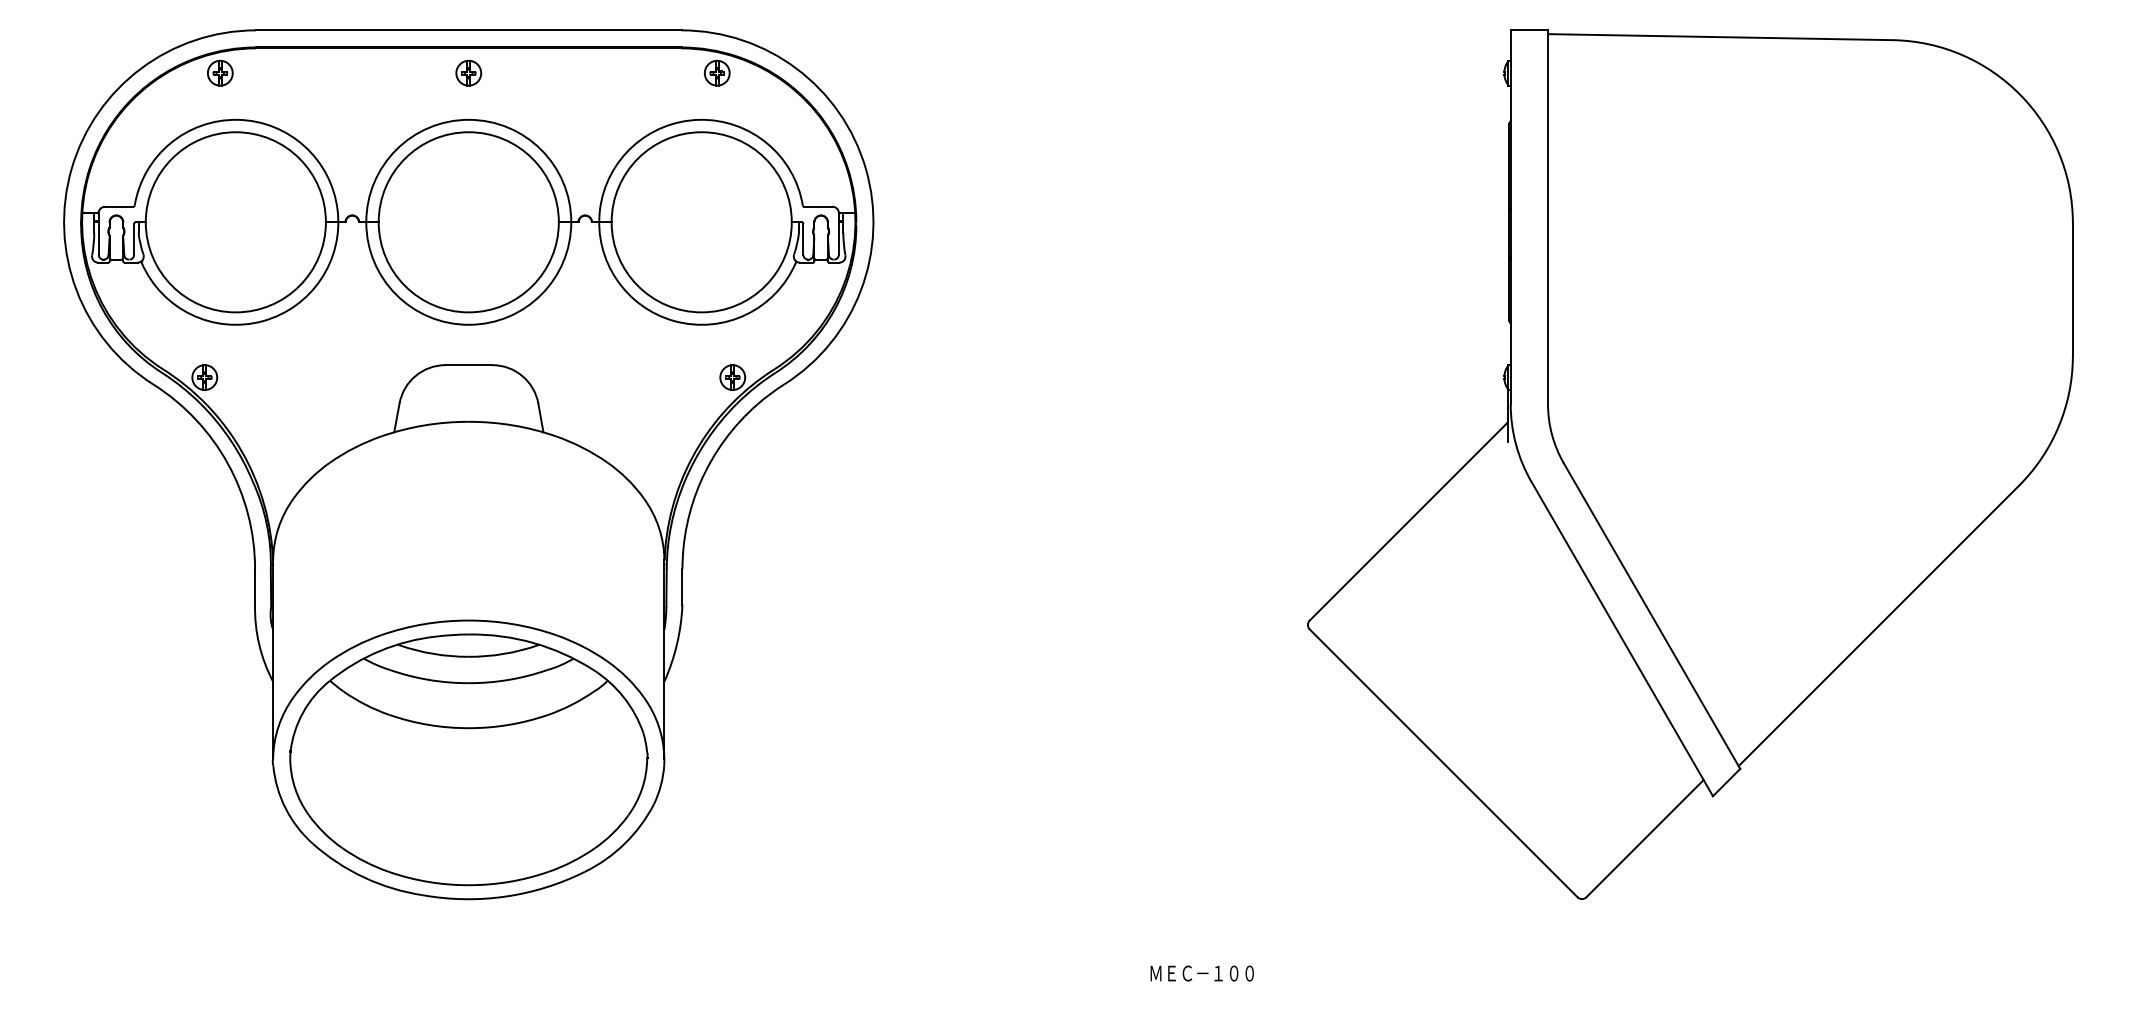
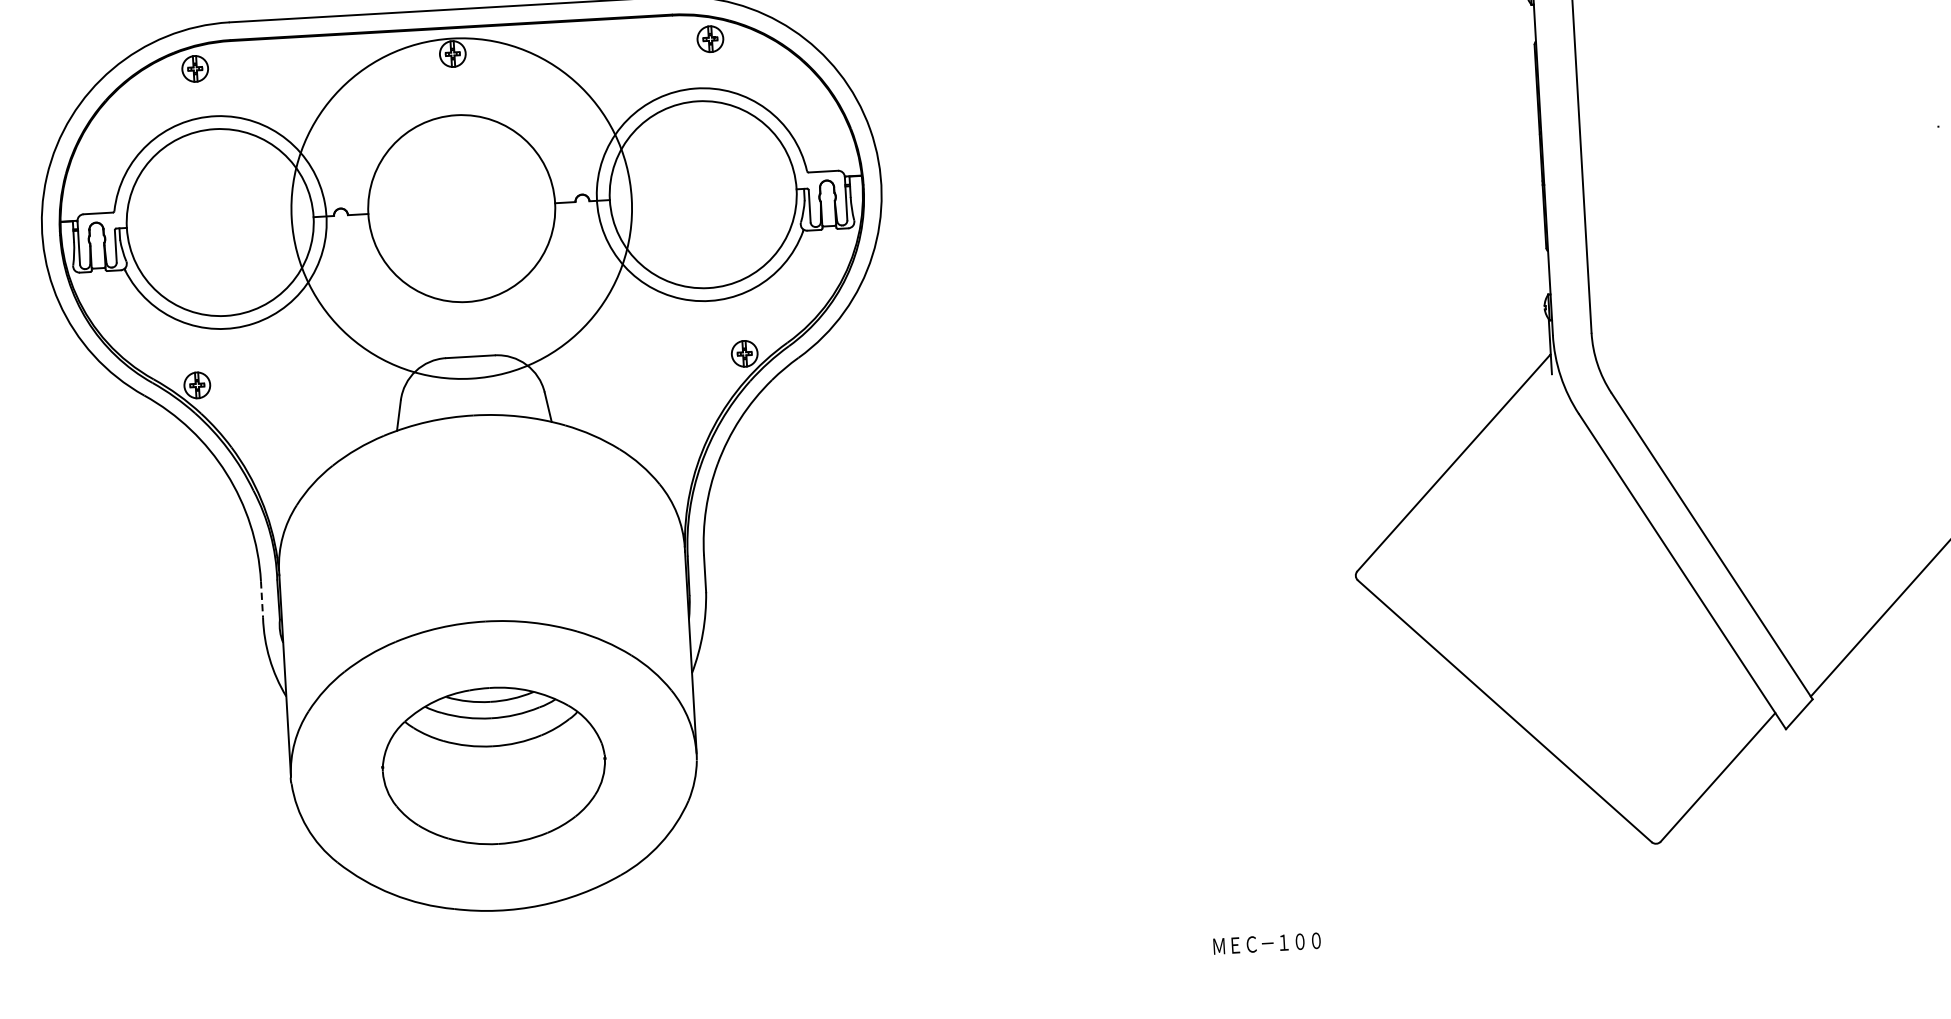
circle: (468, 221) -> (461, 207), size x1.6
line: (255, 587) -> (262, 600), solid -> dashed
part: (468, 759) -> (493, 765), size x0.6

